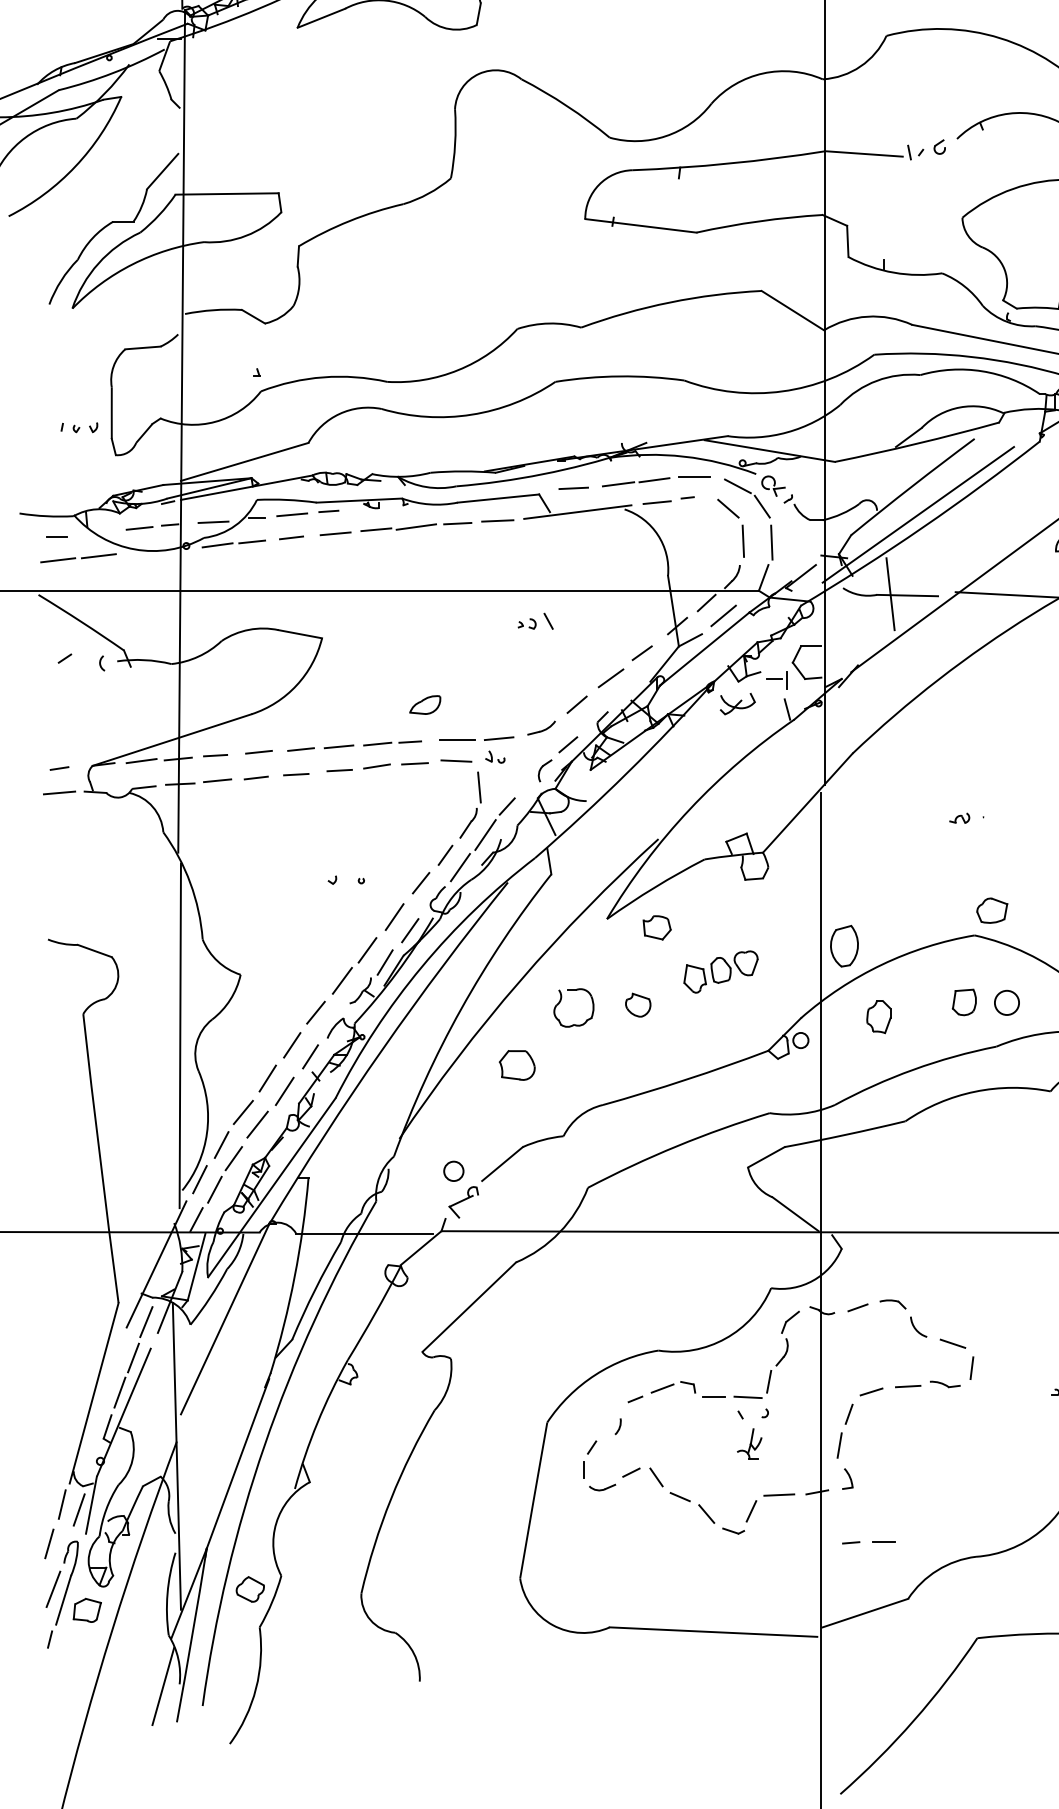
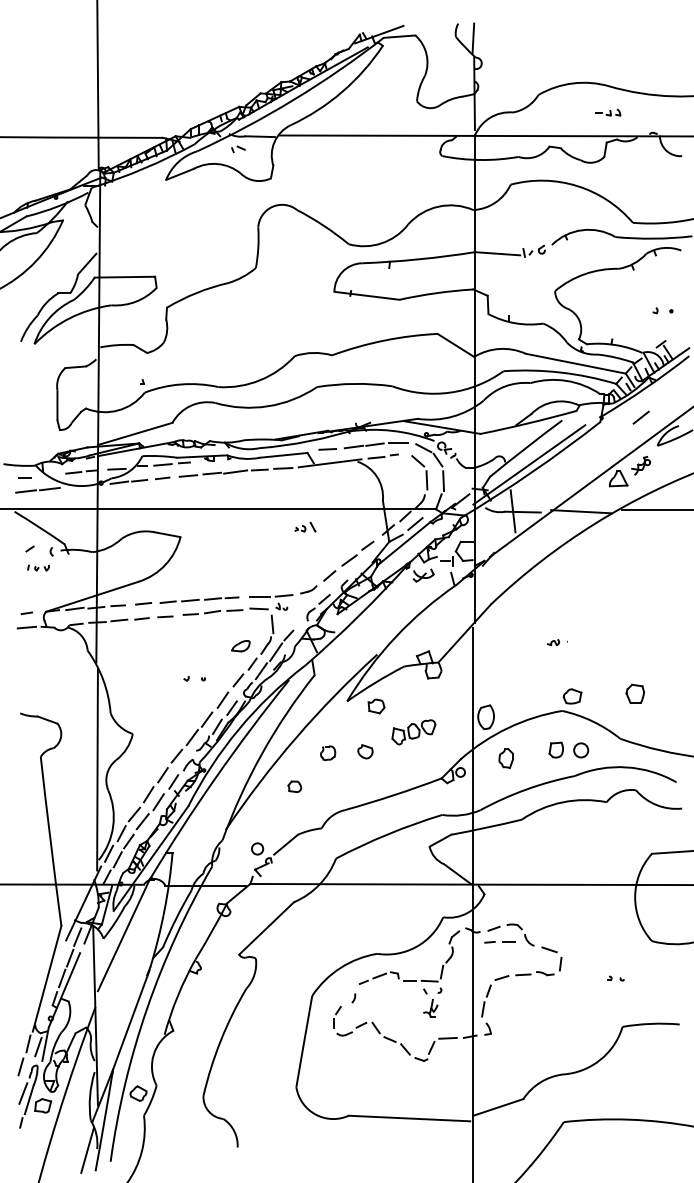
part: (79, 426) -> (38, 567), moved
part: (424, 705) -> (240, 646), moved
part: (575, 1006) -> (328, 752), size x0.62
part: (516, 1064) -> (294, 786), size x0.62
part: (867, 1543) -> (499, 942), moved

